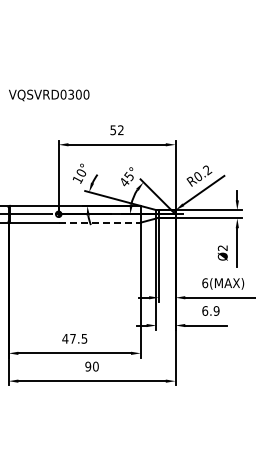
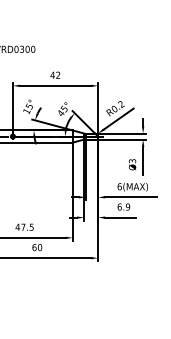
text: (113, 130) -> (52, 75), 52 -> 42
text: (80, 173) -> (28, 106), 10° -> 15°
line: (100, 222) -> (43, 142), dashed -> solid
text: (222, 247) -> (132, 160), Ø2 -> Ø3
text: (88, 366) -> (34, 247), 90 -> 60

